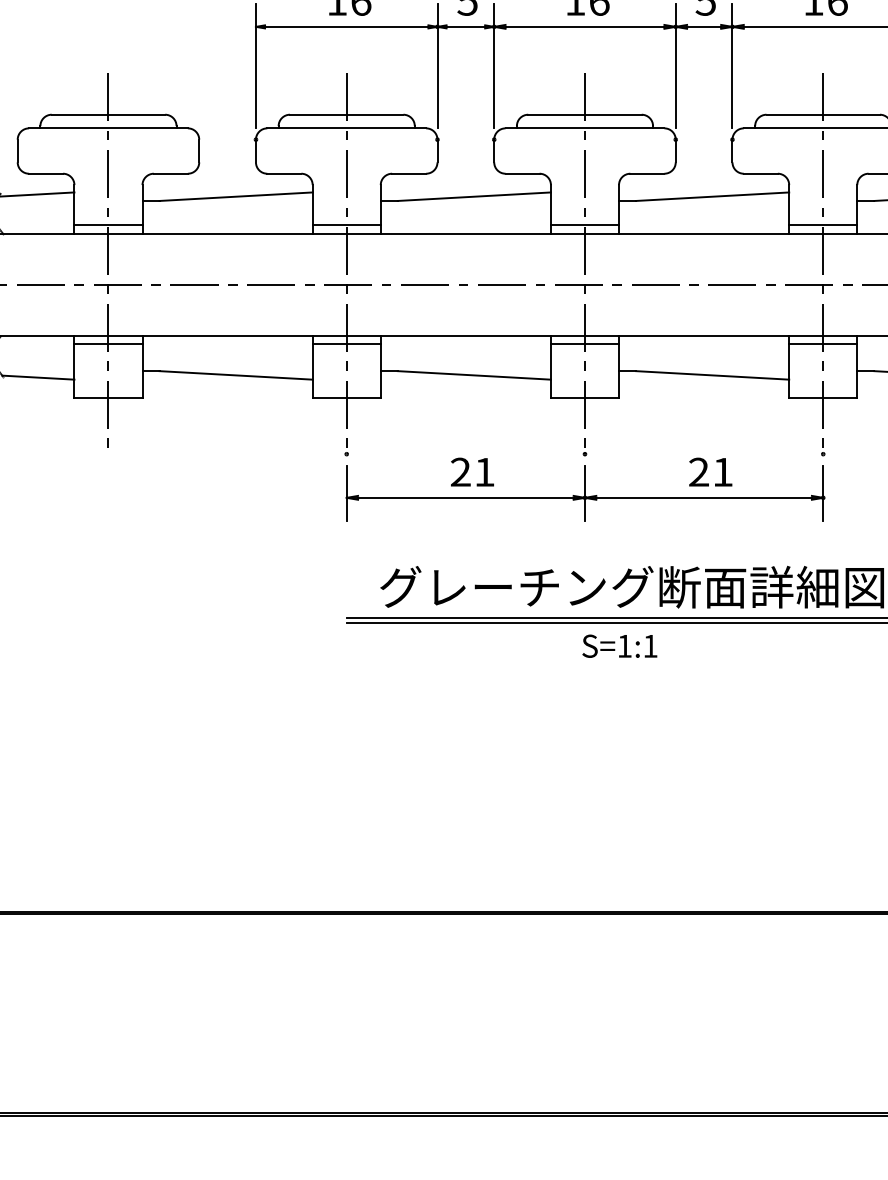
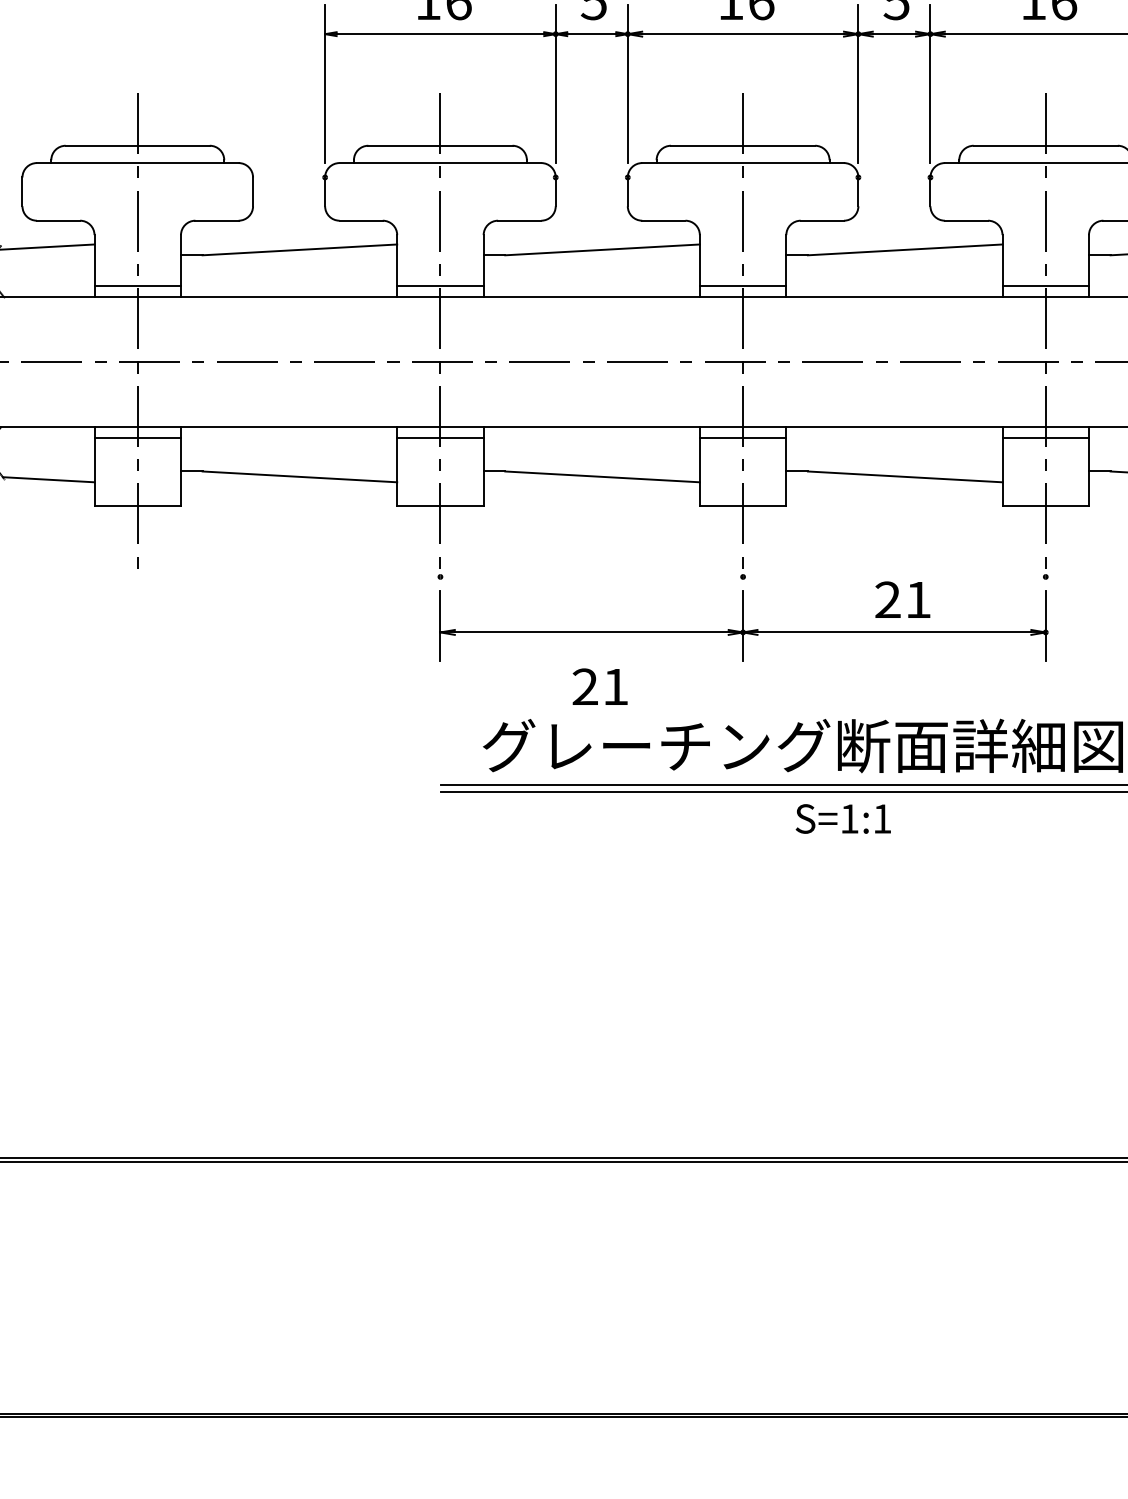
text: (471, 471) -> (599, 686), moved
text: (619, 645) -> (842, 818), moved

